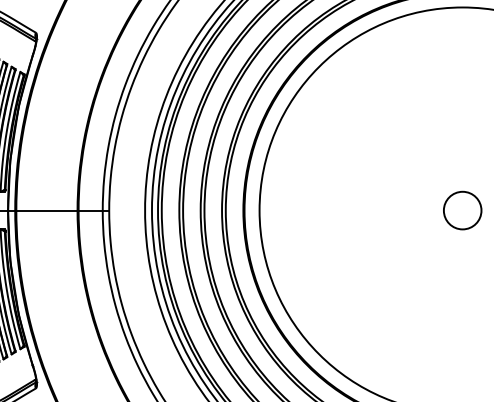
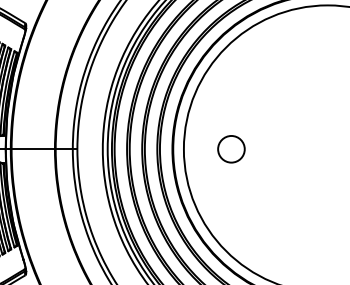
circle: (462, 210) -> (231, 149), moved

